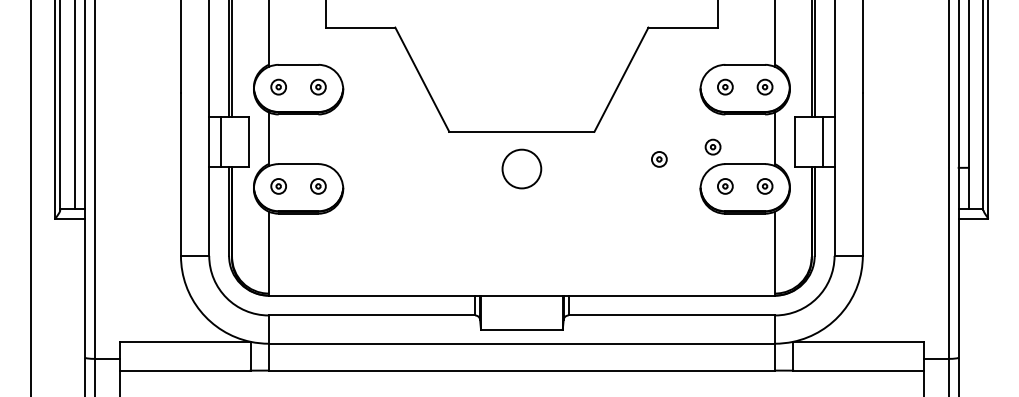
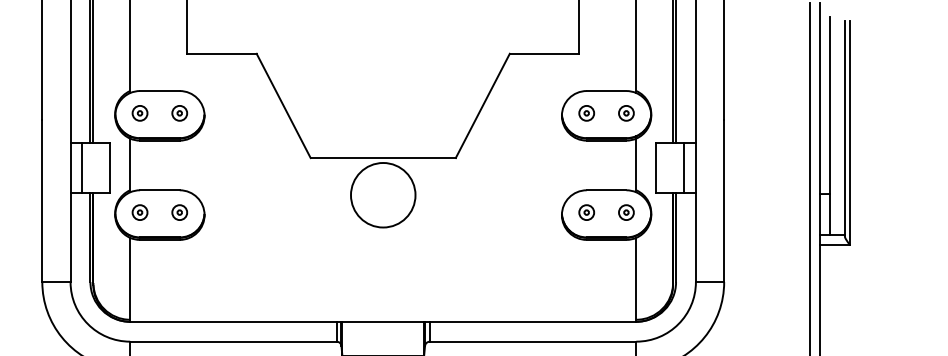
part: (712, 146) -> (573, 172), removed
part: (659, 159) -> (520, 185), removed
circle: (521, 168) -> (382, 194), size x1.67

